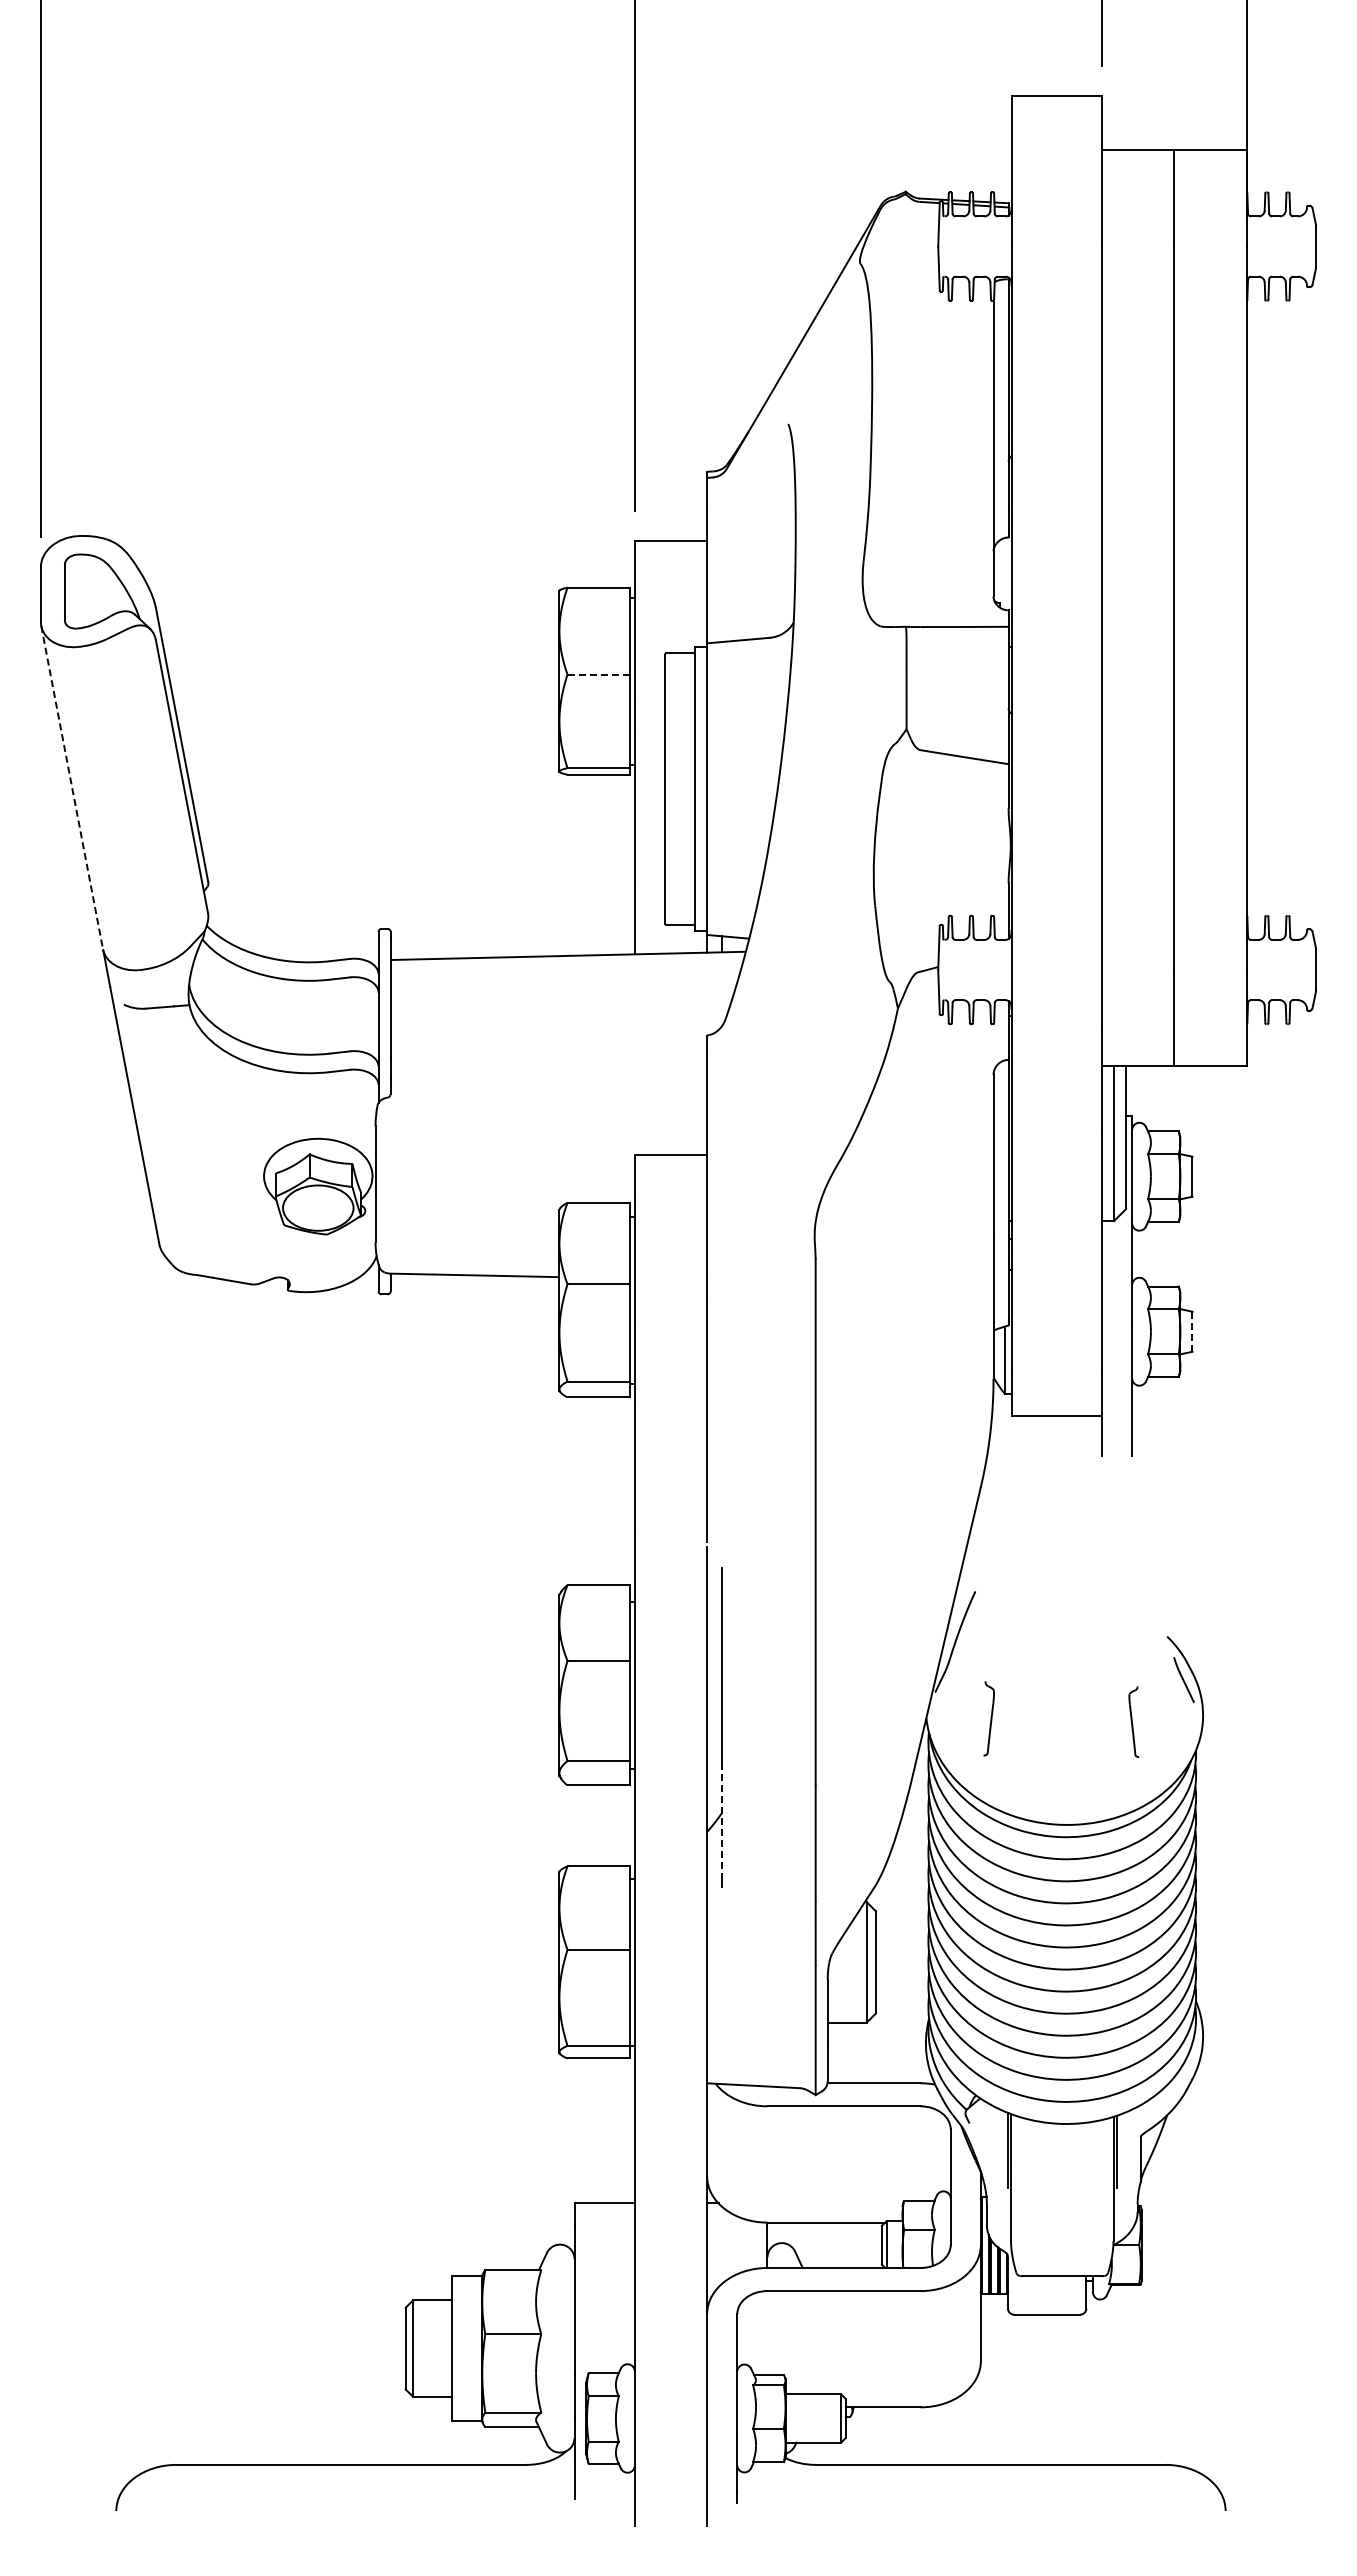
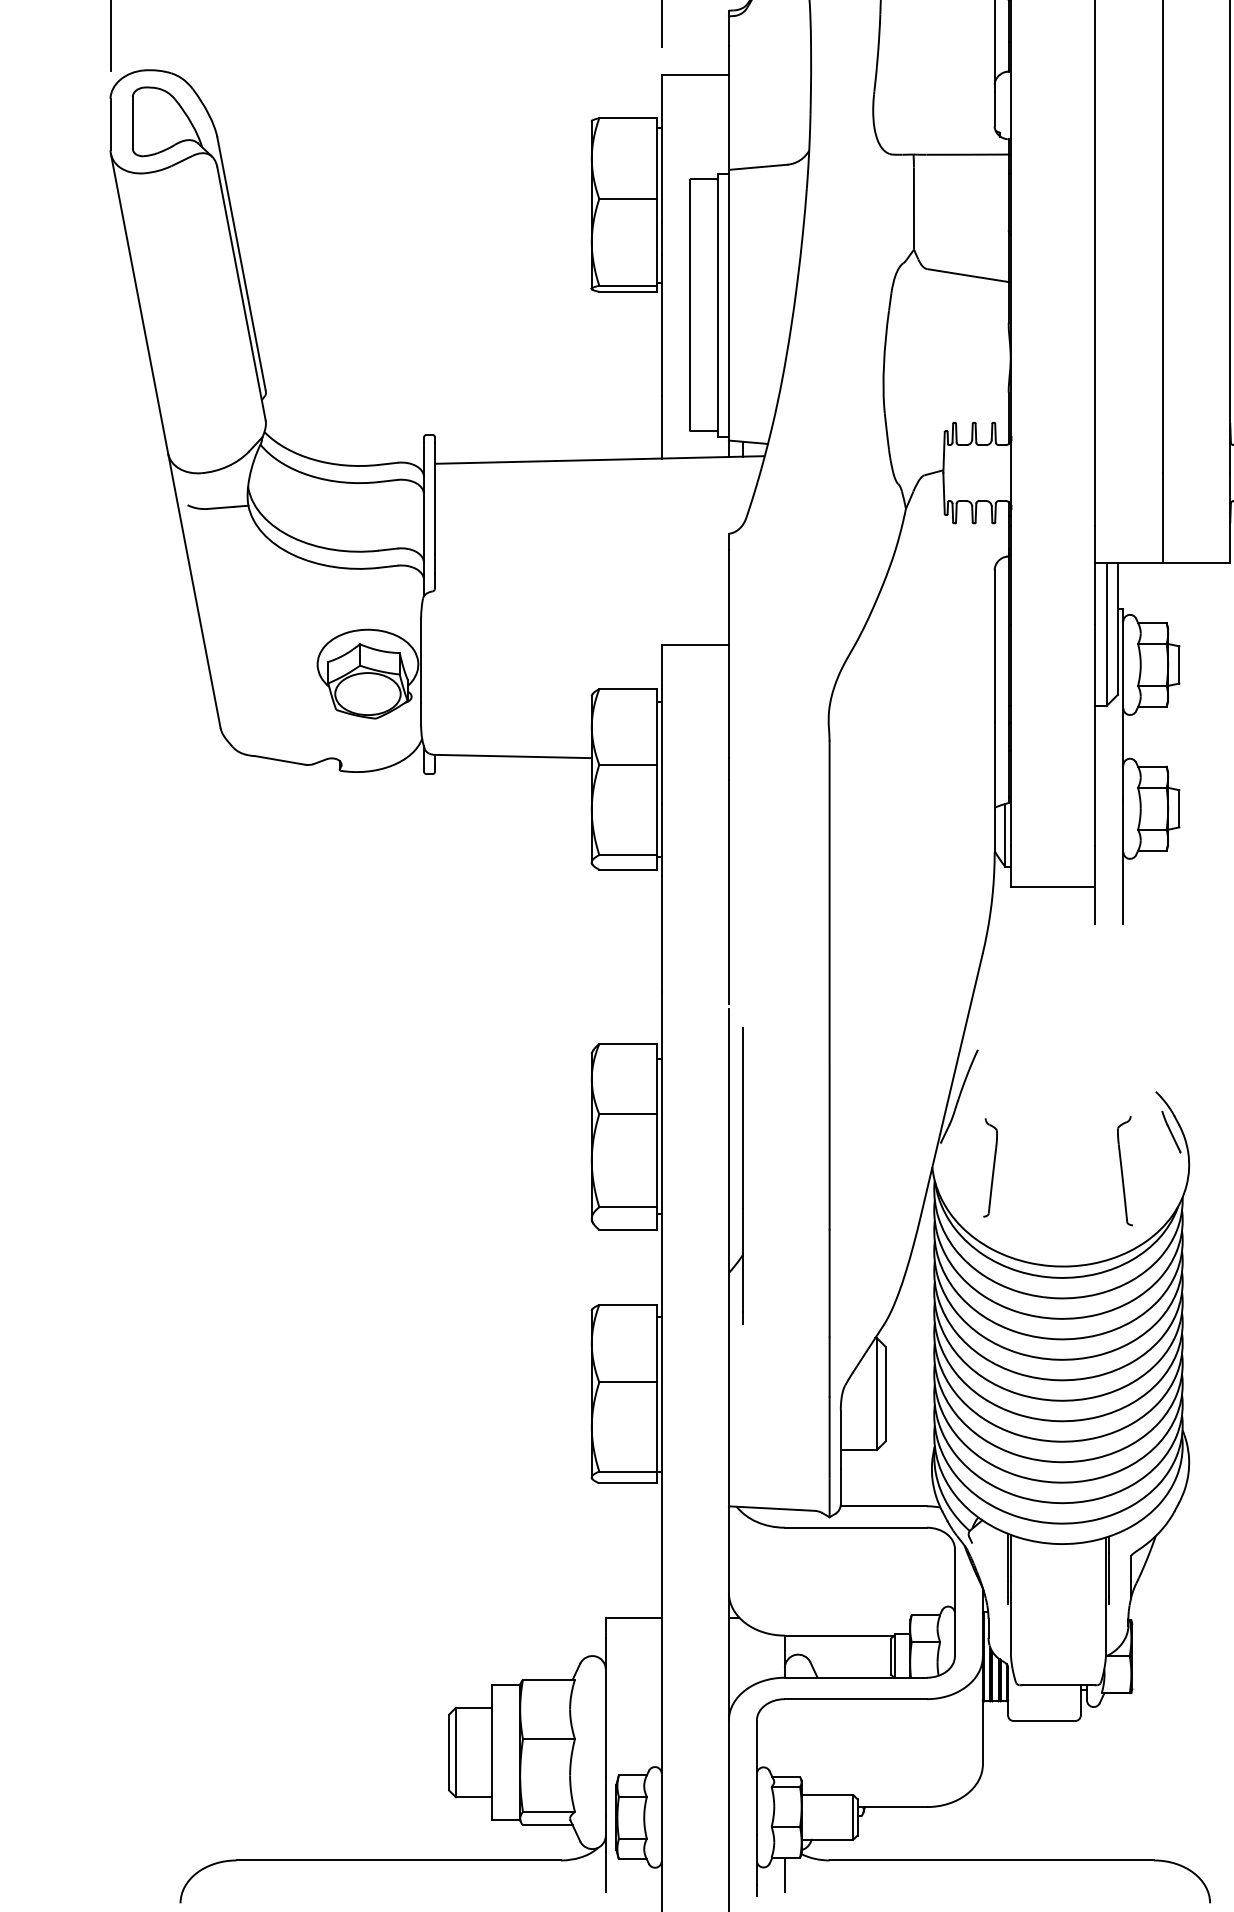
line: (598, 674) -> (628, 198), dashed -> solid
line: (72, 788) -> (139, 304), dashed -> solid
line: (1192, 1332) -> (1179, 809), dashed -> solid
part: (988, 1718) -> (990, 1167), size x1.43
part: (1133, 1721) -> (1124, 1170), size x1.67
line: (722, 1818) -> (743, 1260), dashed -> solid
line: (767, 2479) -> (784, 1874), added

